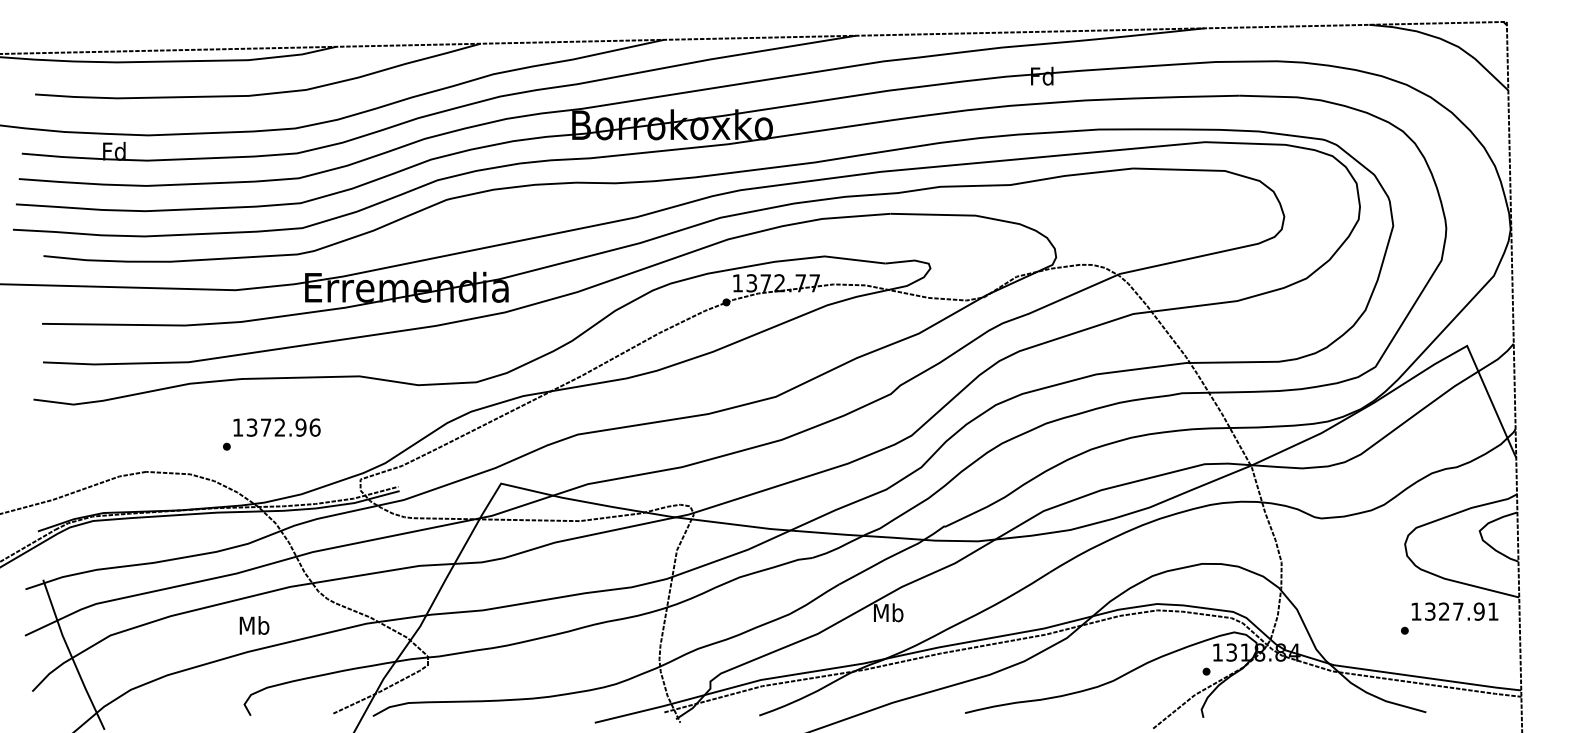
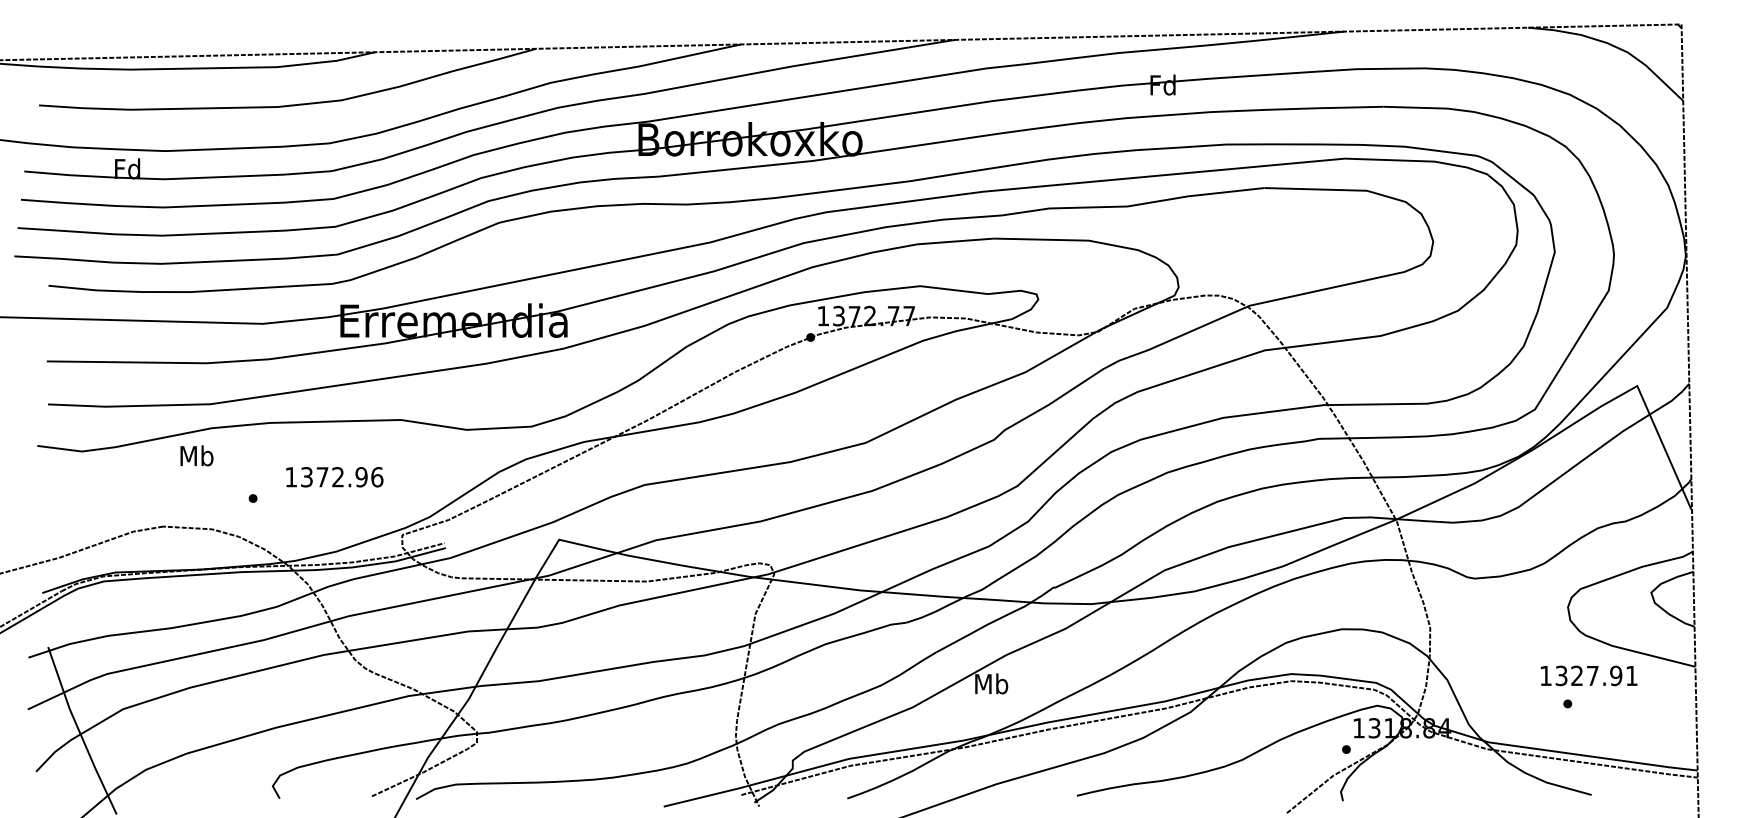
text: (276, 427) -> (334, 477), moved
text: (1454, 611) -> (1588, 675), moved
text: (254, 625) -> (196, 455), moved

